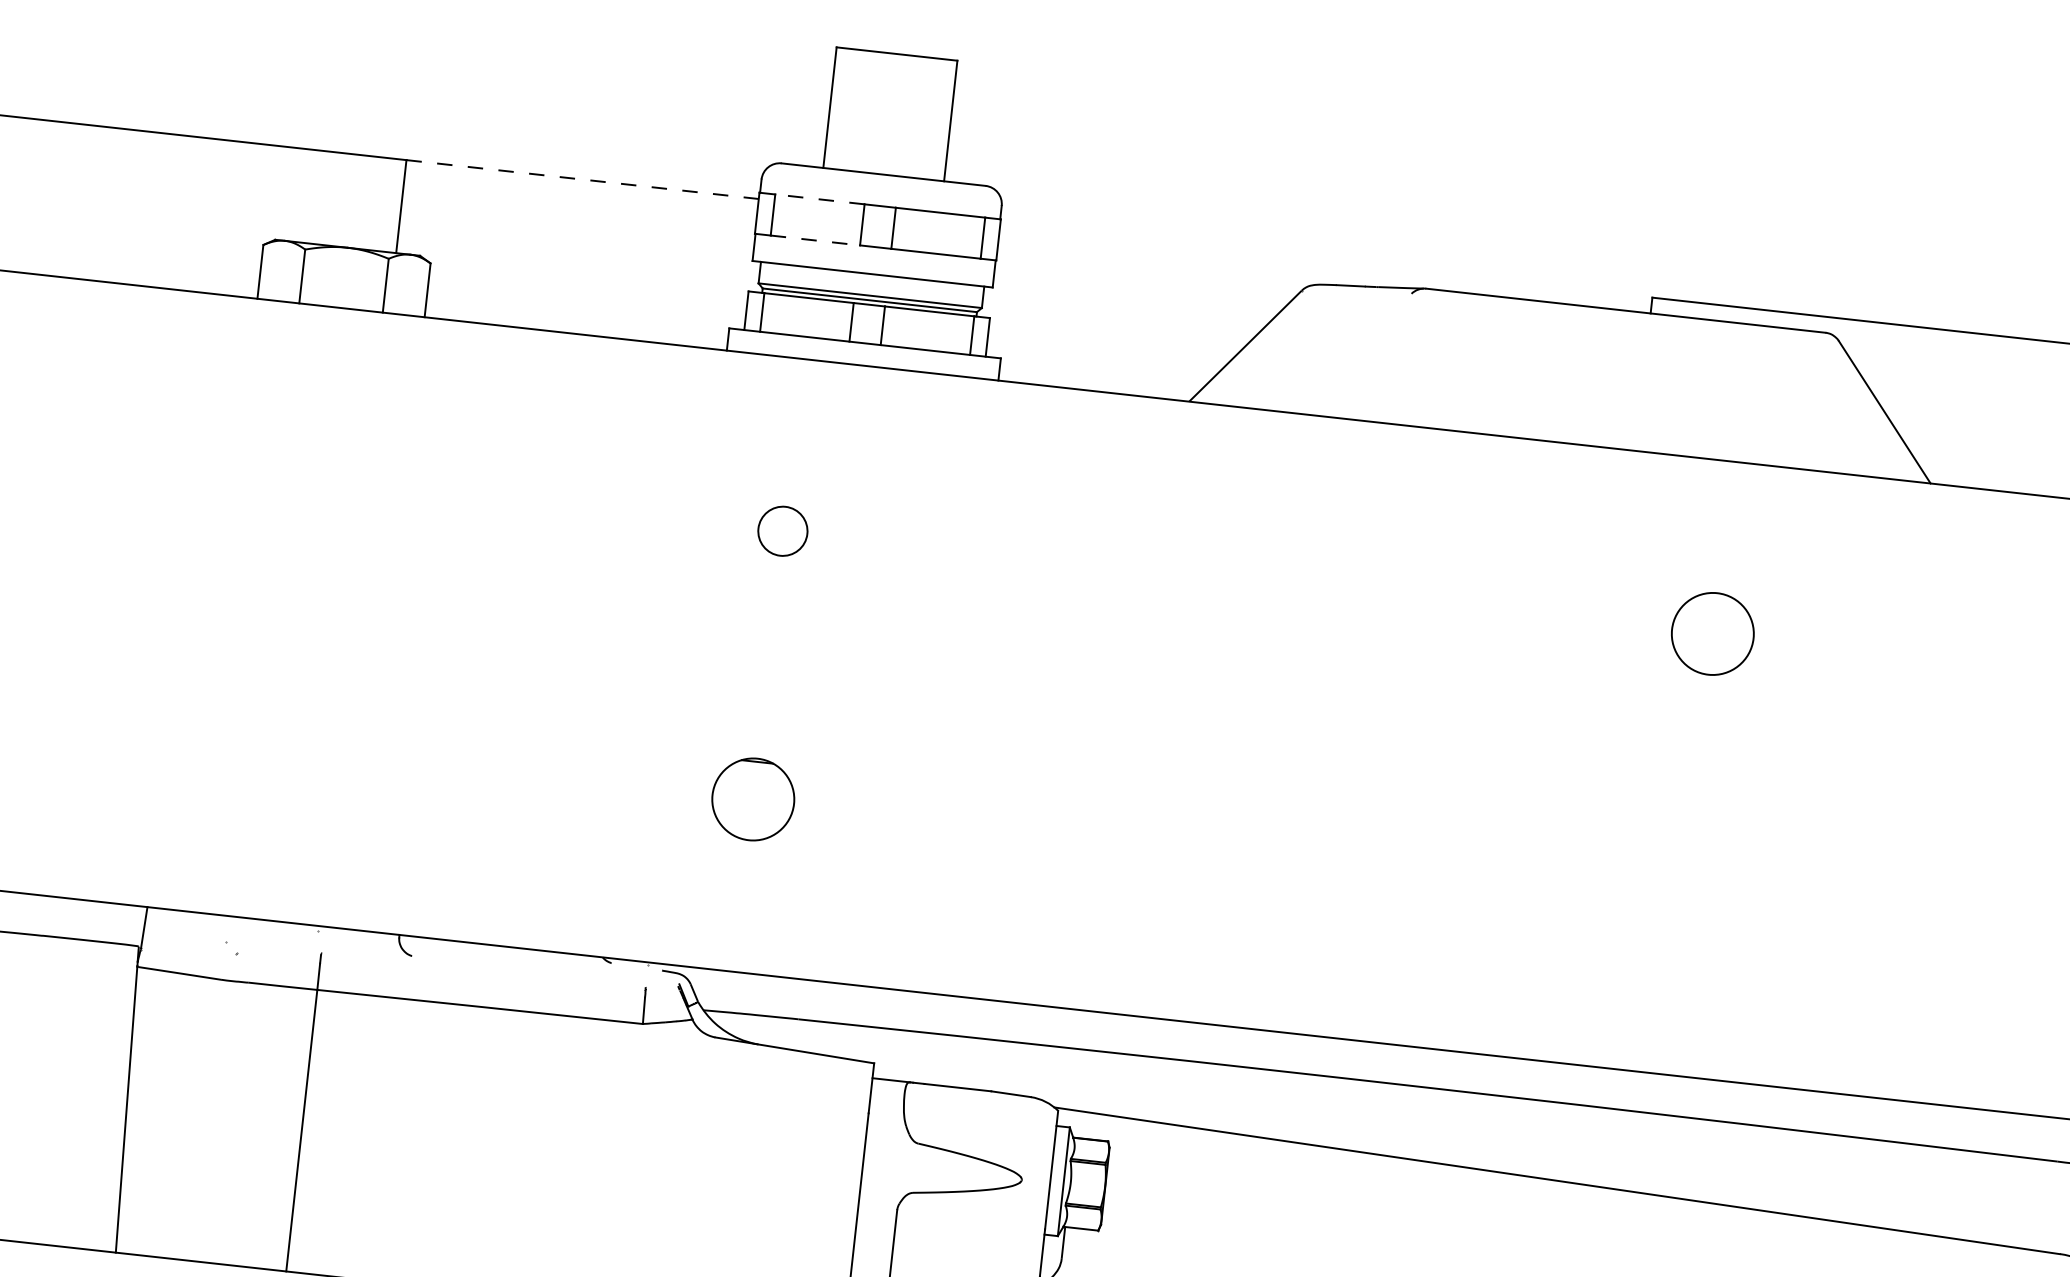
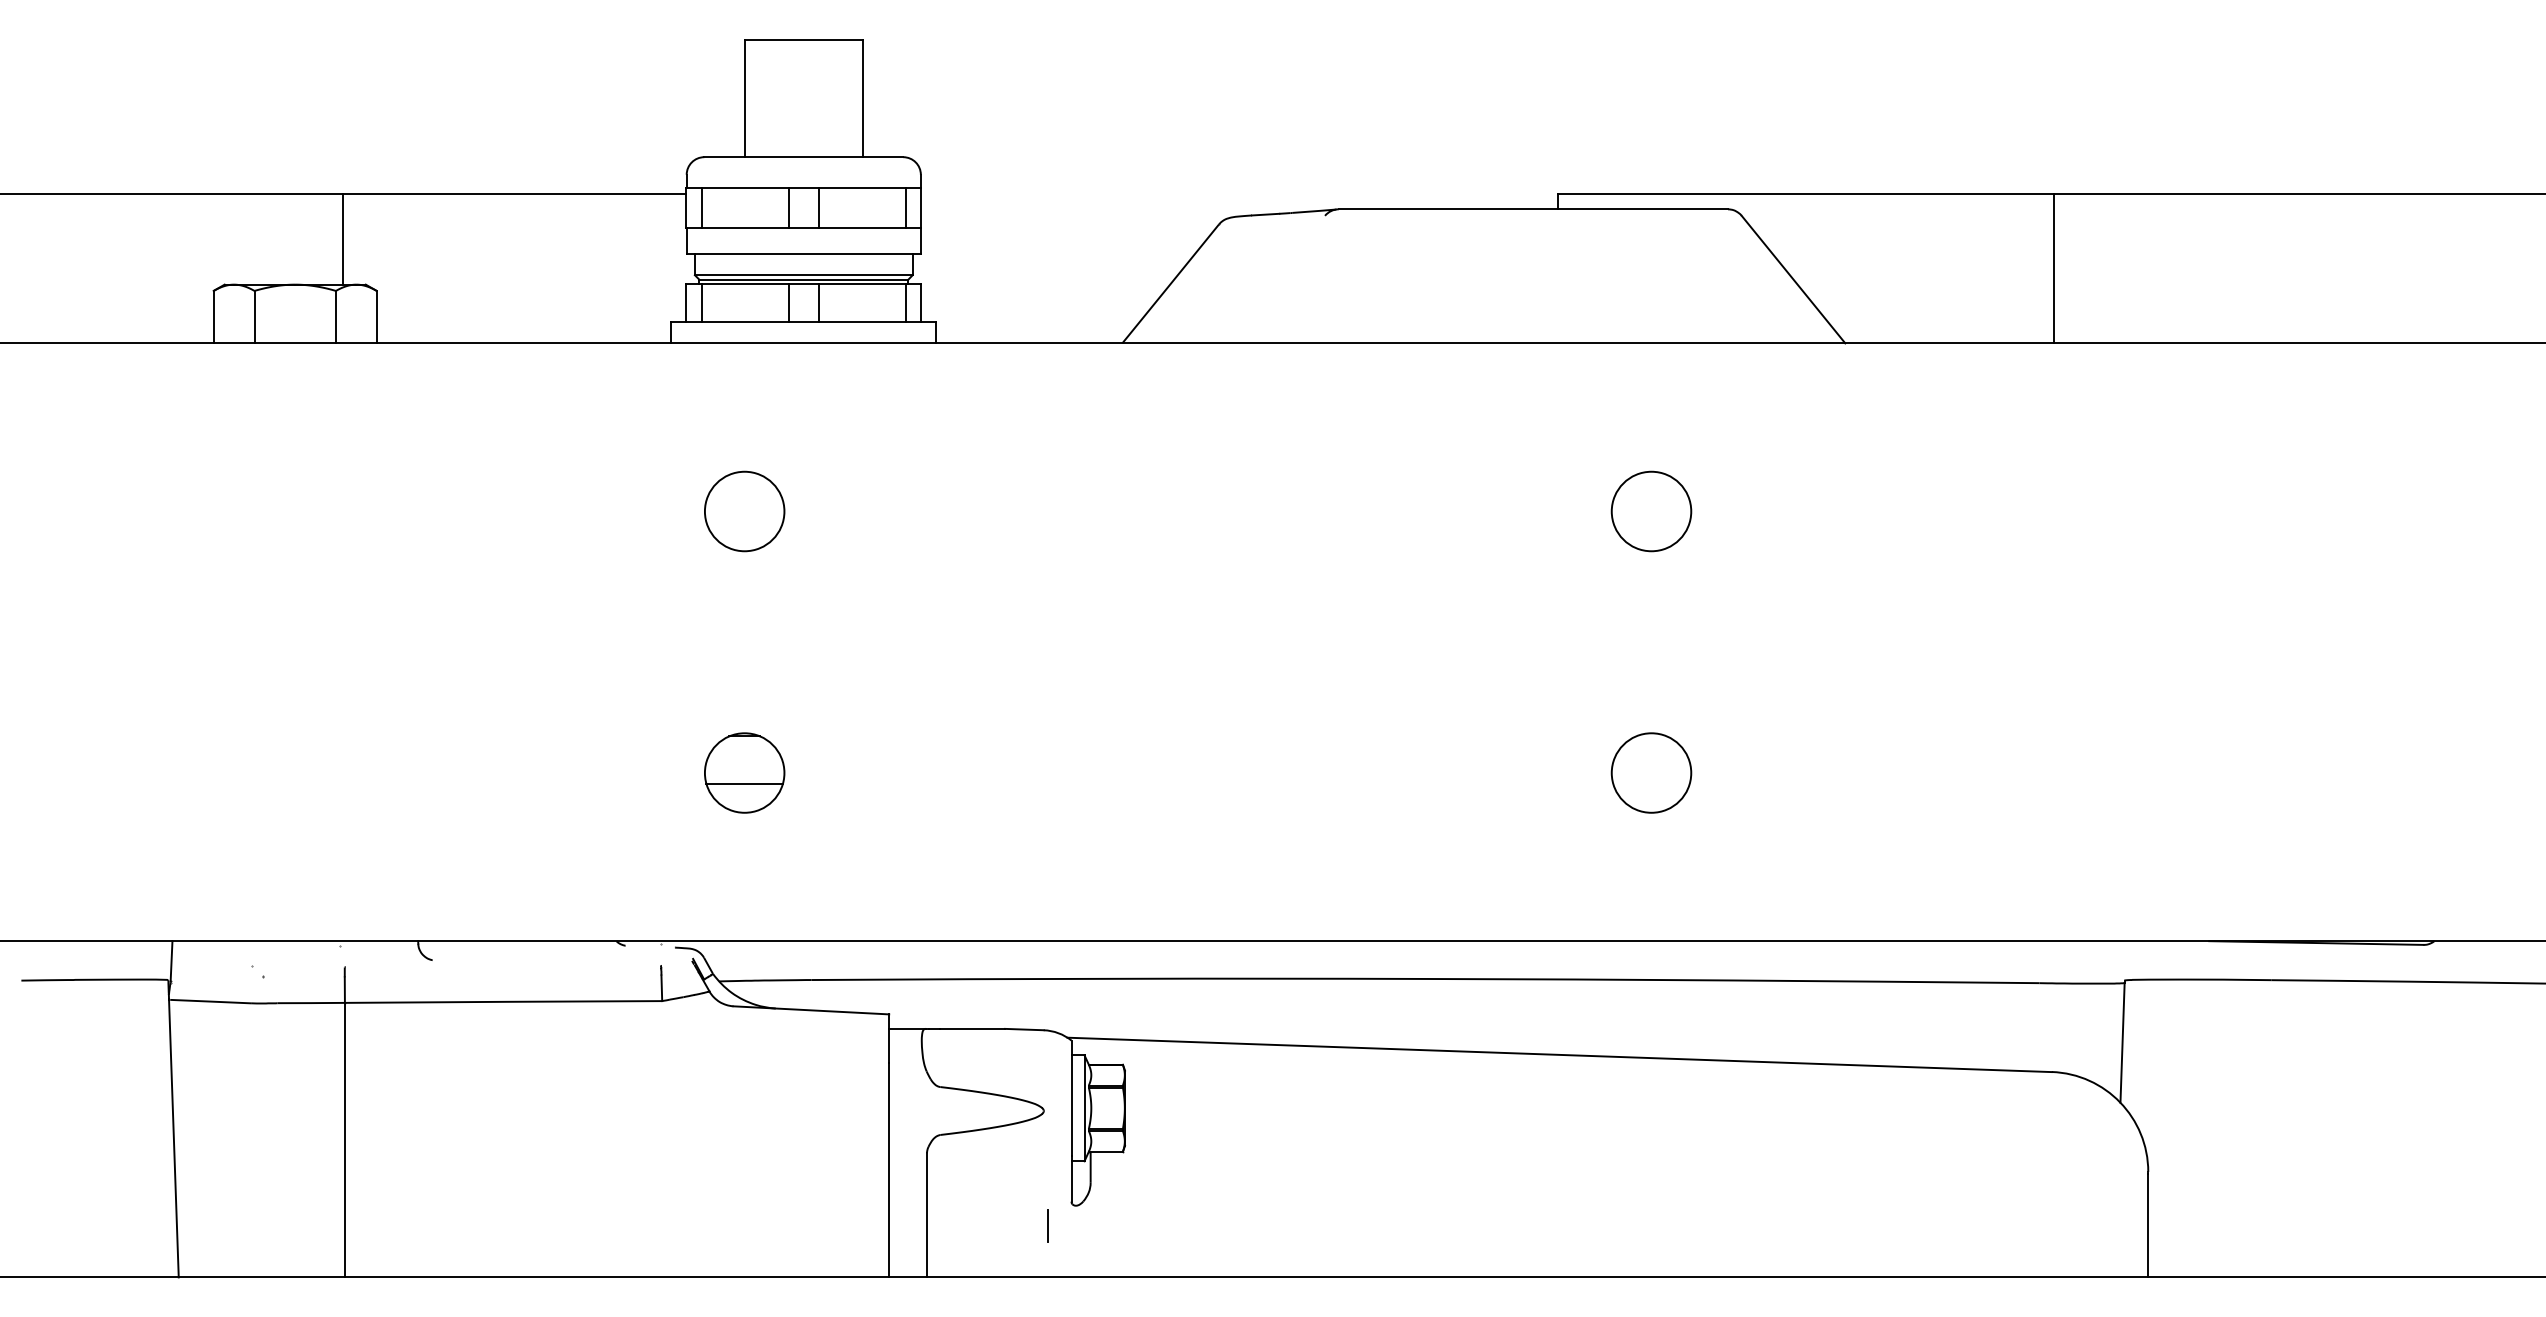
line: (582, 179) -> (514, 193), dashed -> solid
line: (820, 199) -> (745, 187), dashed -> solid
line: (815, 240) -> (745, 227), dashed -> solid
circle: (782, 531) -> (744, 511), size x1.67
line: (751, 810) -> (744, 783), added
circle: (1683, 901) -> (1651, 772), added

